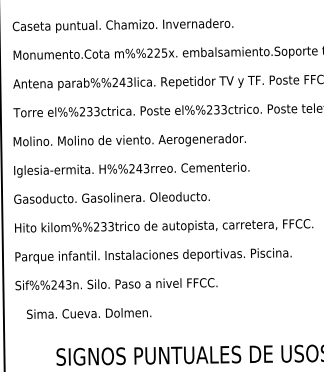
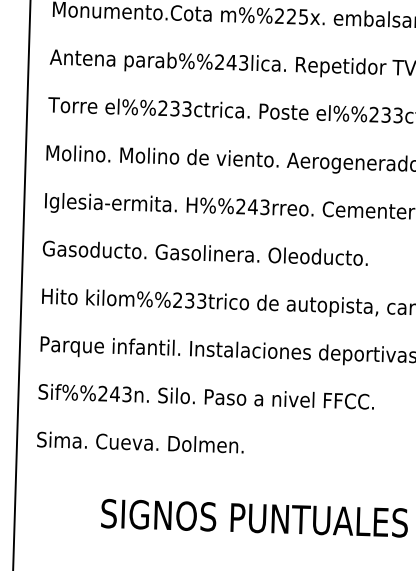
text: (89, 313) -> (141, 442), moved

